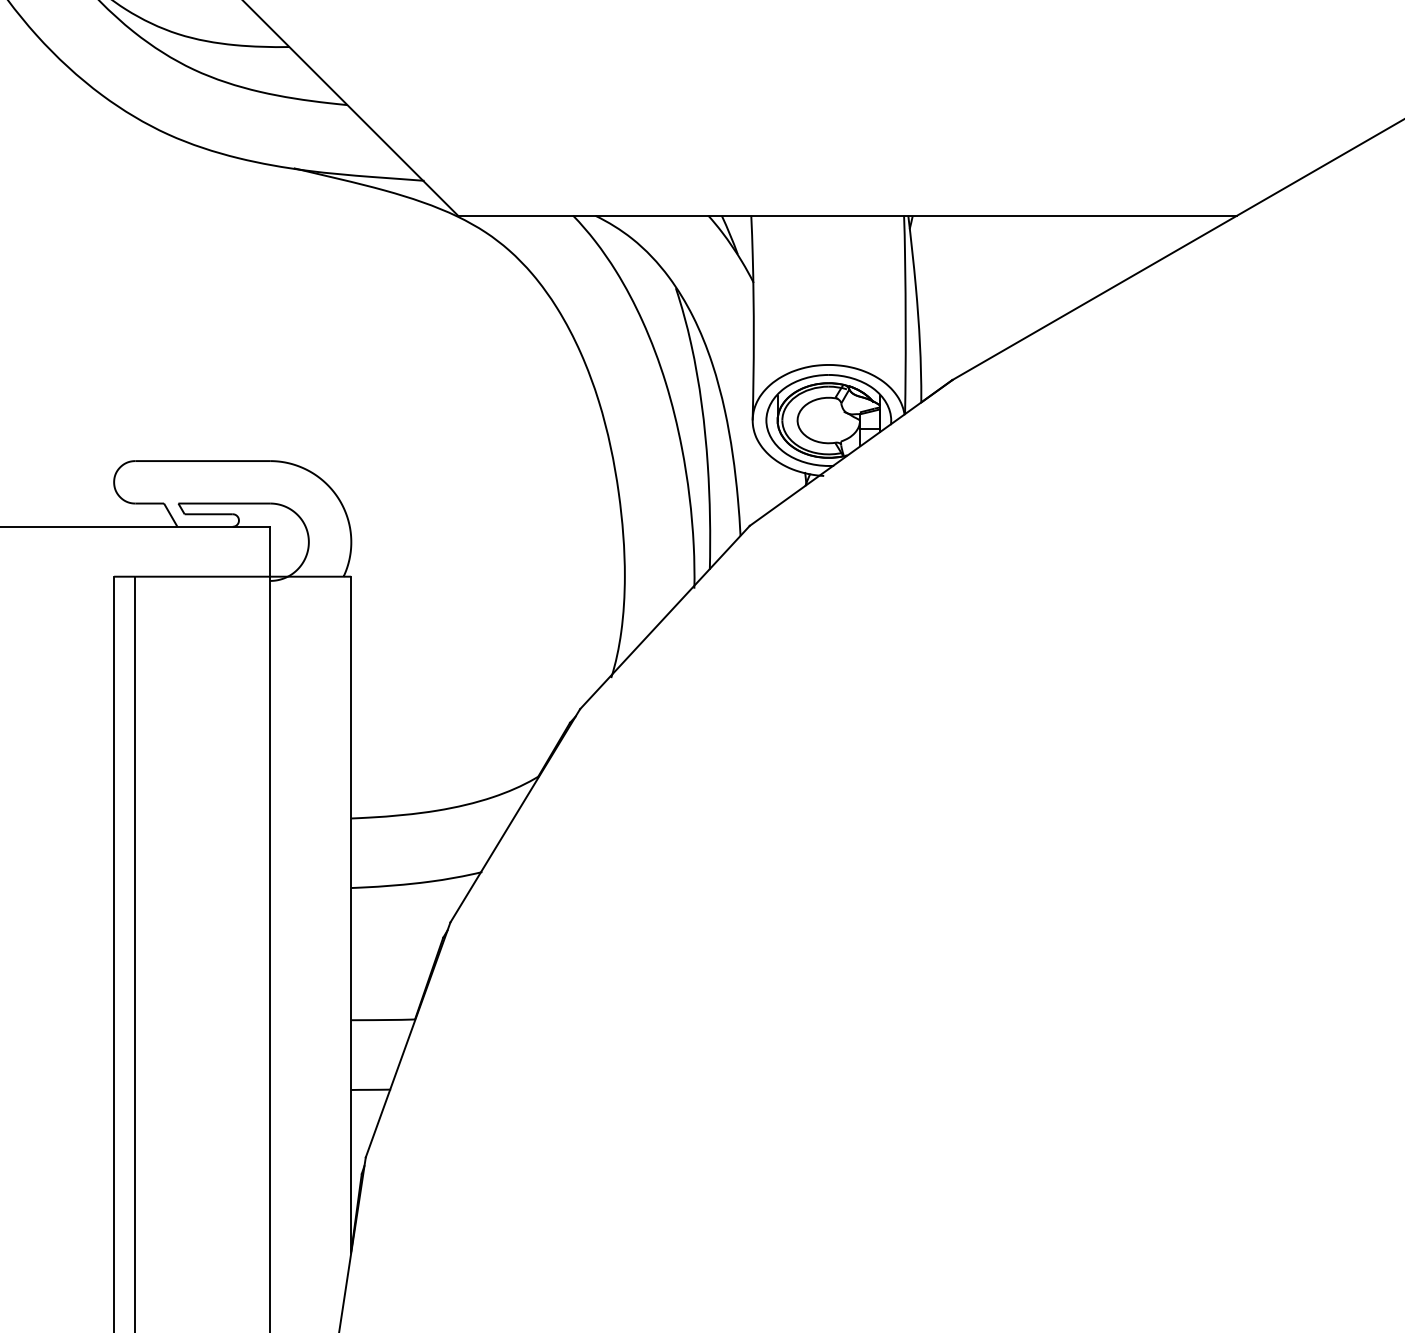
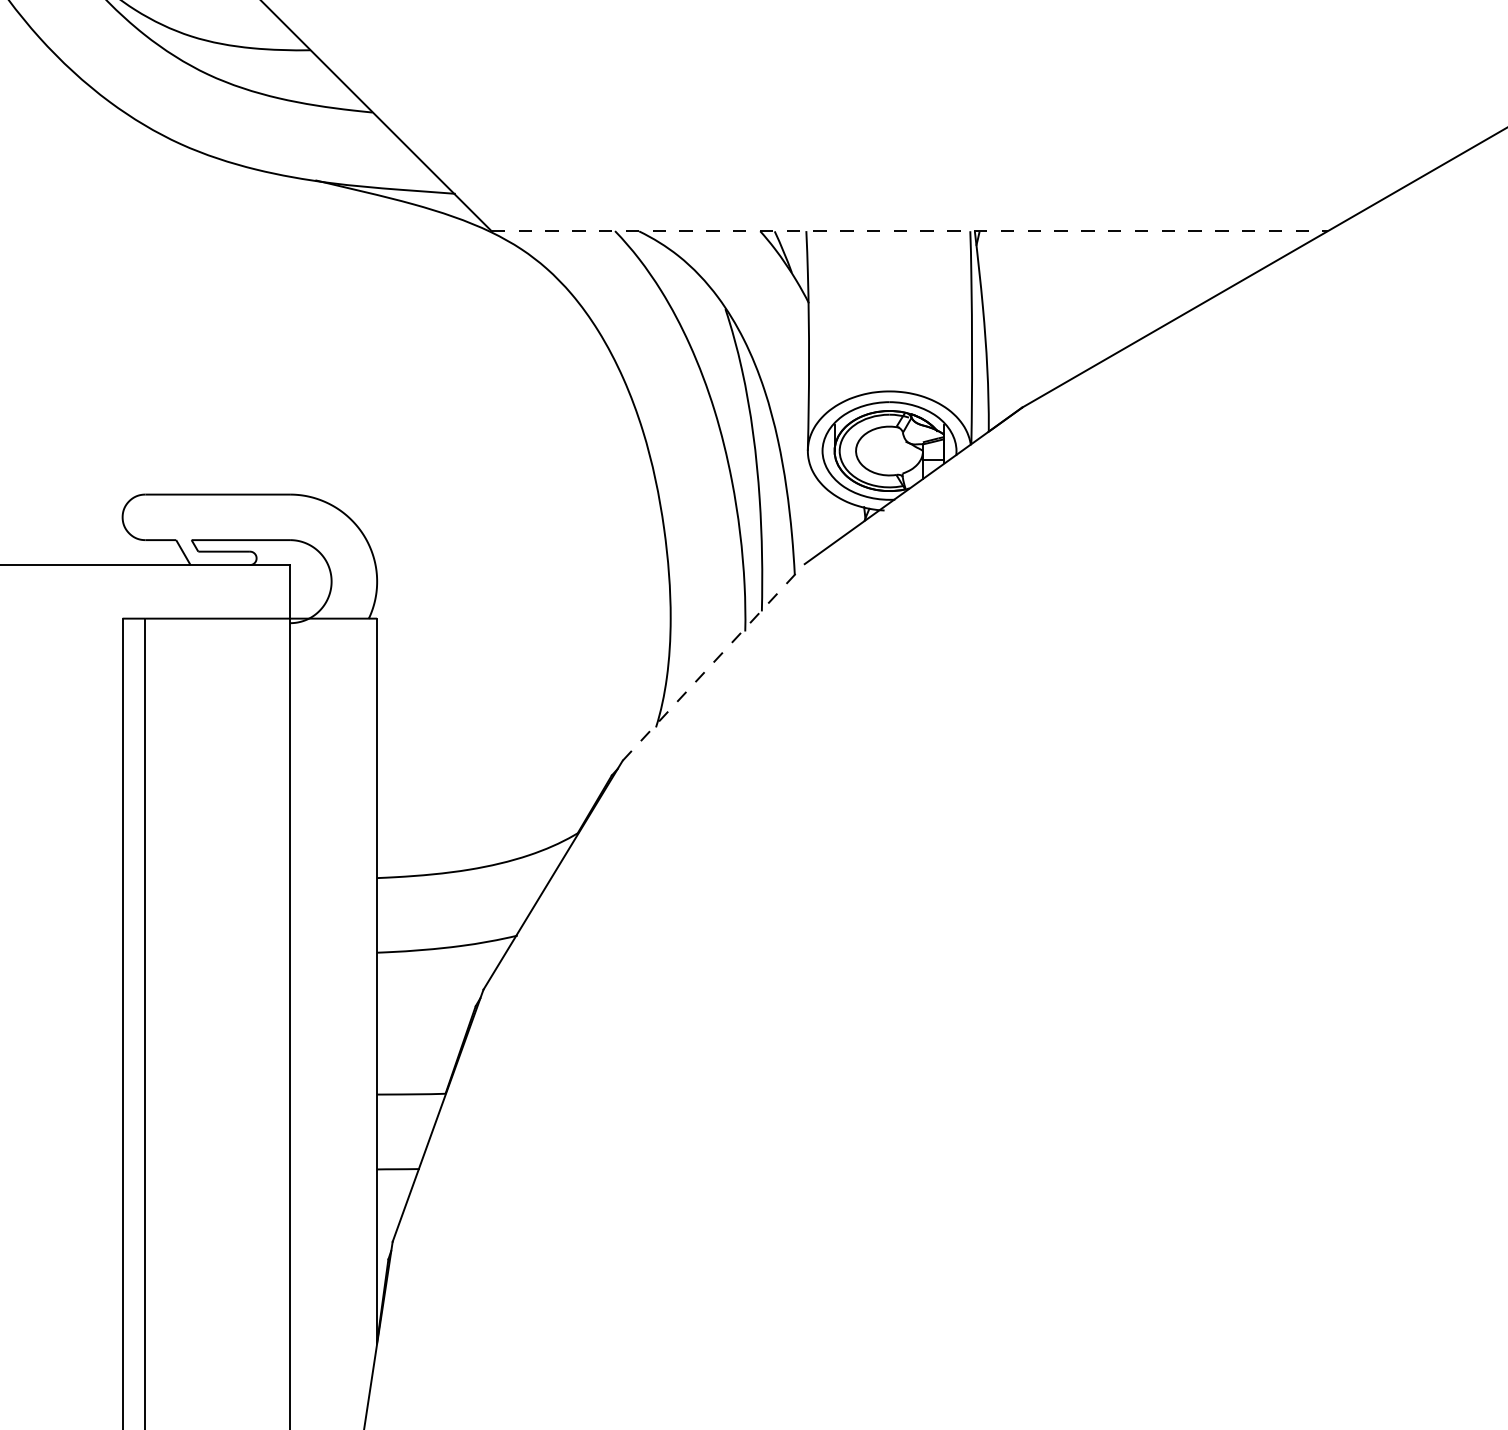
line: (847, 215) -> (909, 231), solid -> dashed
line: (664, 617) -> (713, 662), solid -> dashed

